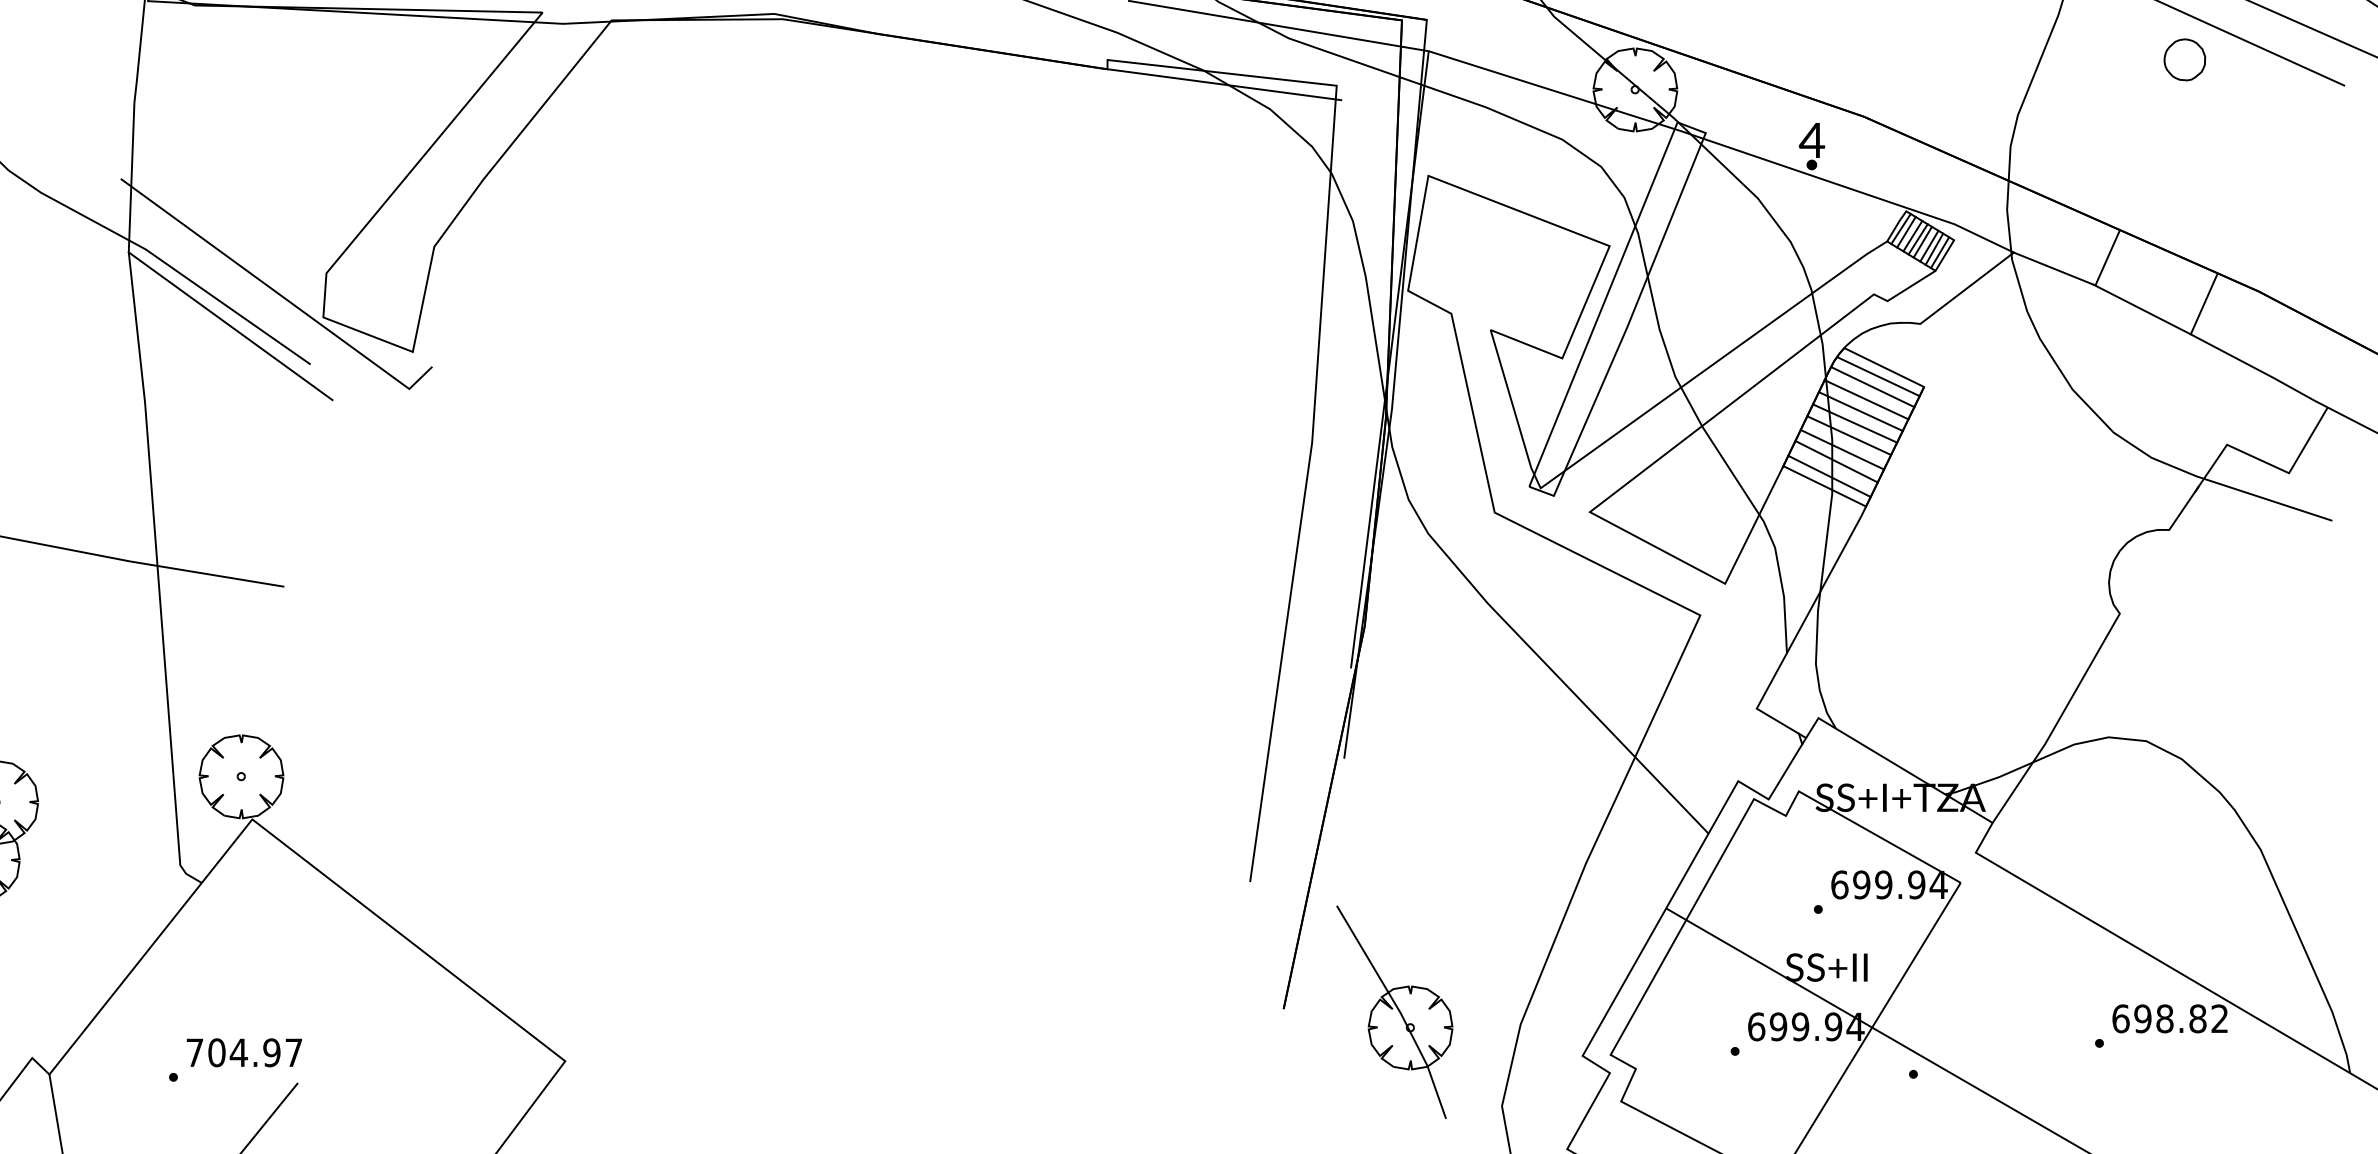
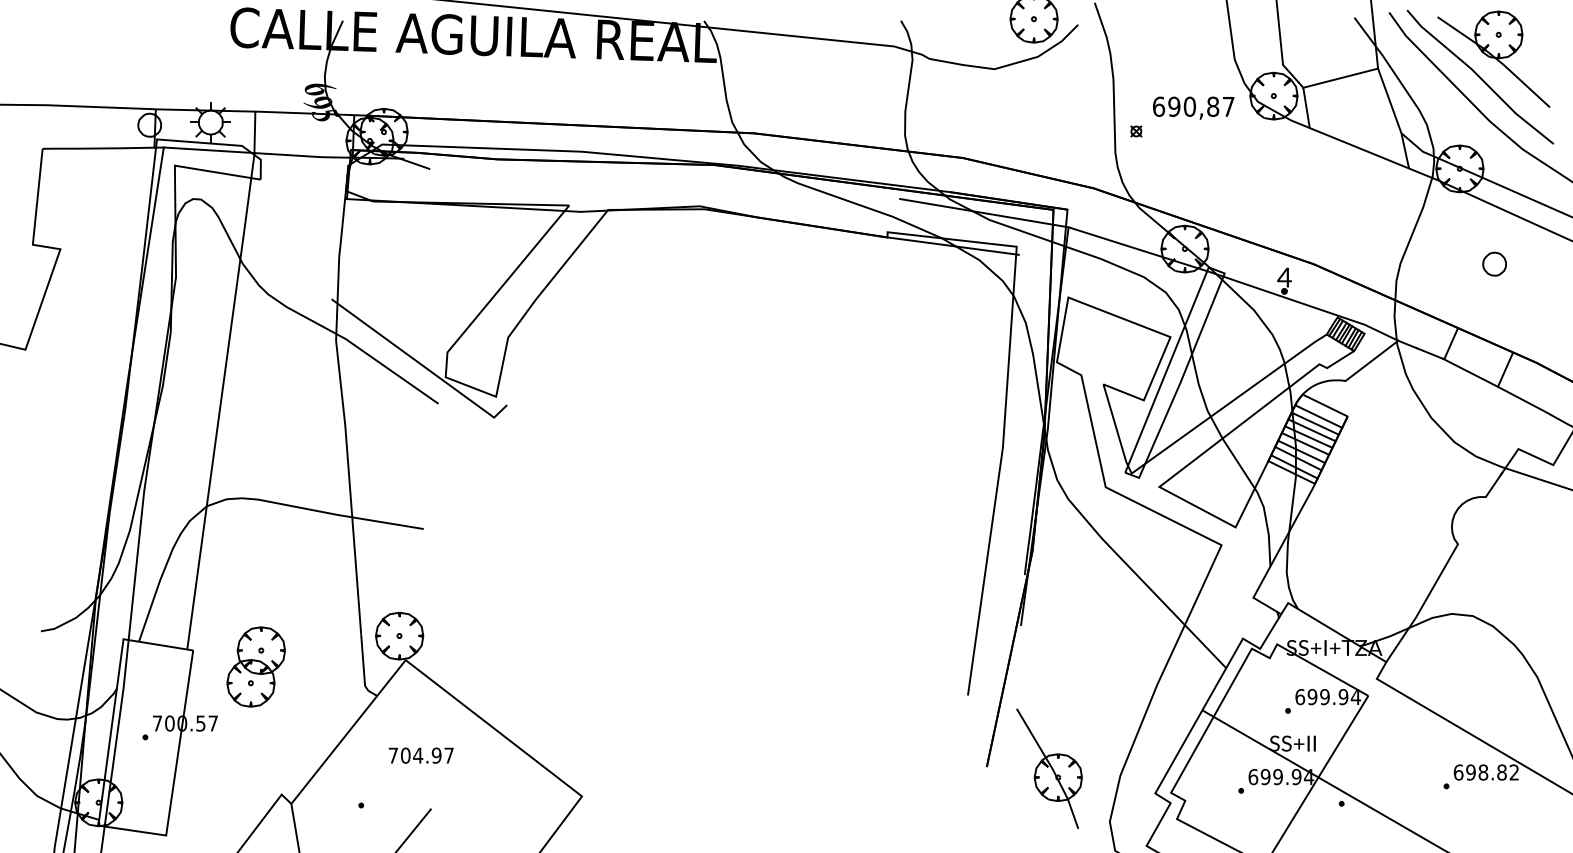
part: (2184, 58) -> (1494, 263), moved
line: (230, 324) -> (393, 381), removed
line: (1877, 376) -> (1321, 410), removed
text: (243, 1052) -> (420, 755), moved

